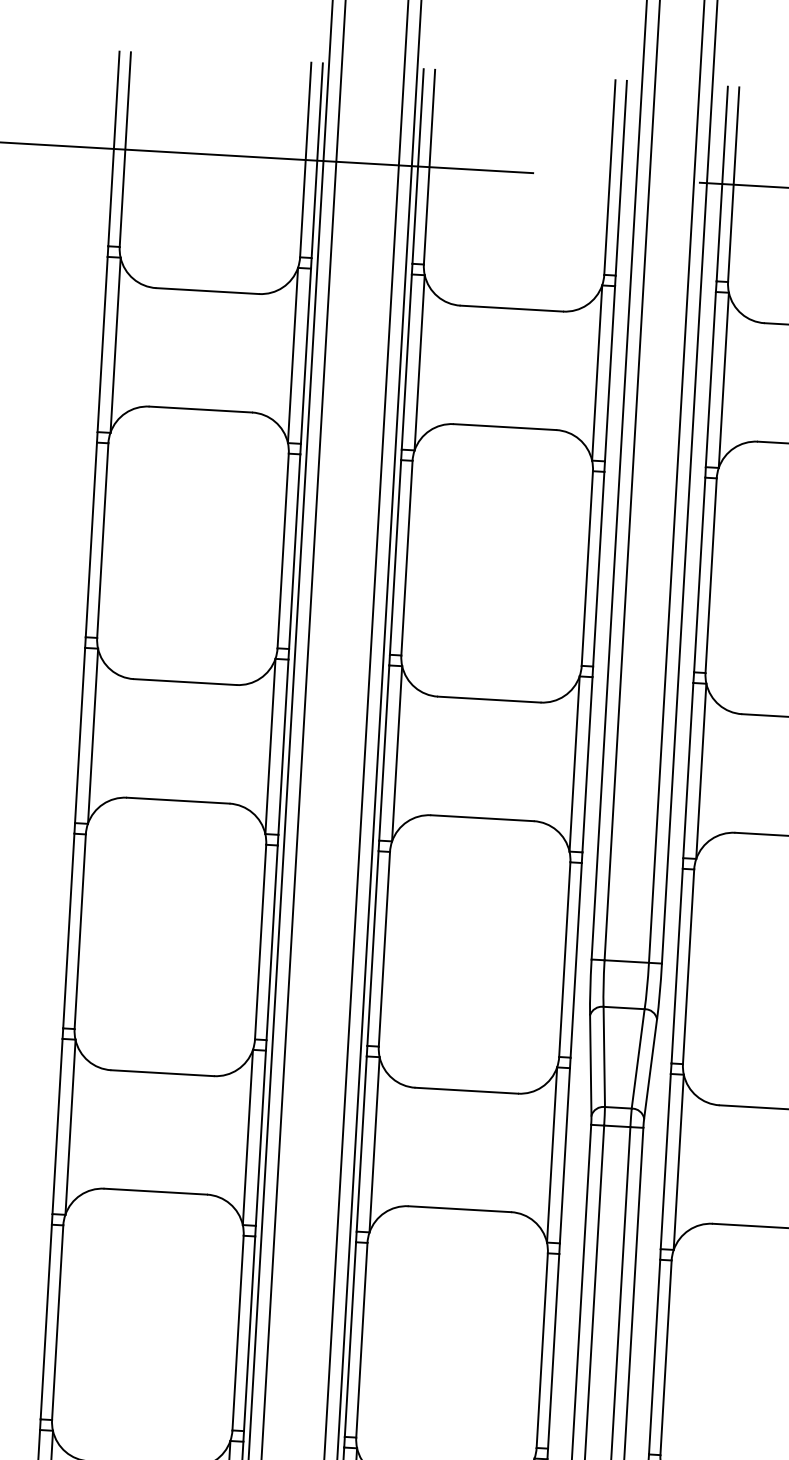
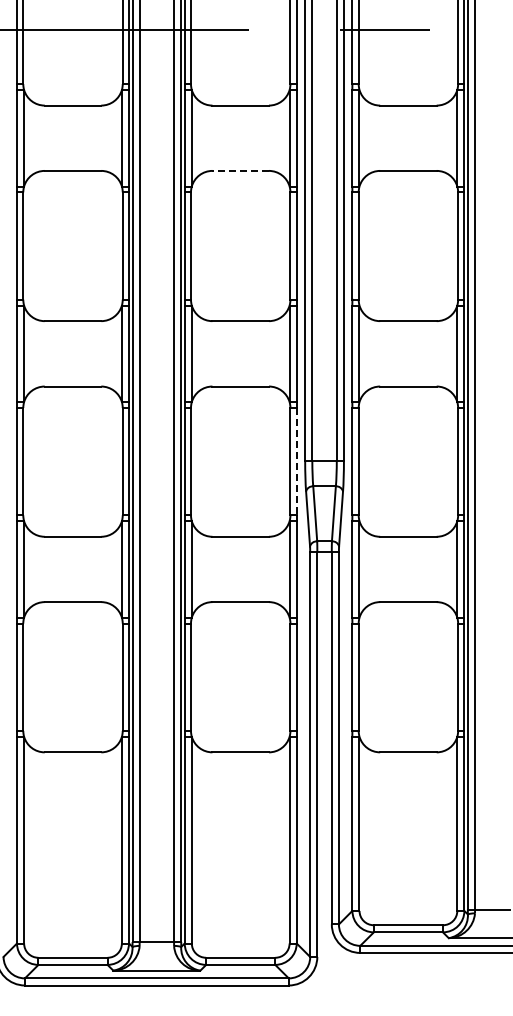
line: (504, 426) -> (240, 170), solid -> dashed
line: (575, 959) -> (296, 461), solid -> dashed

